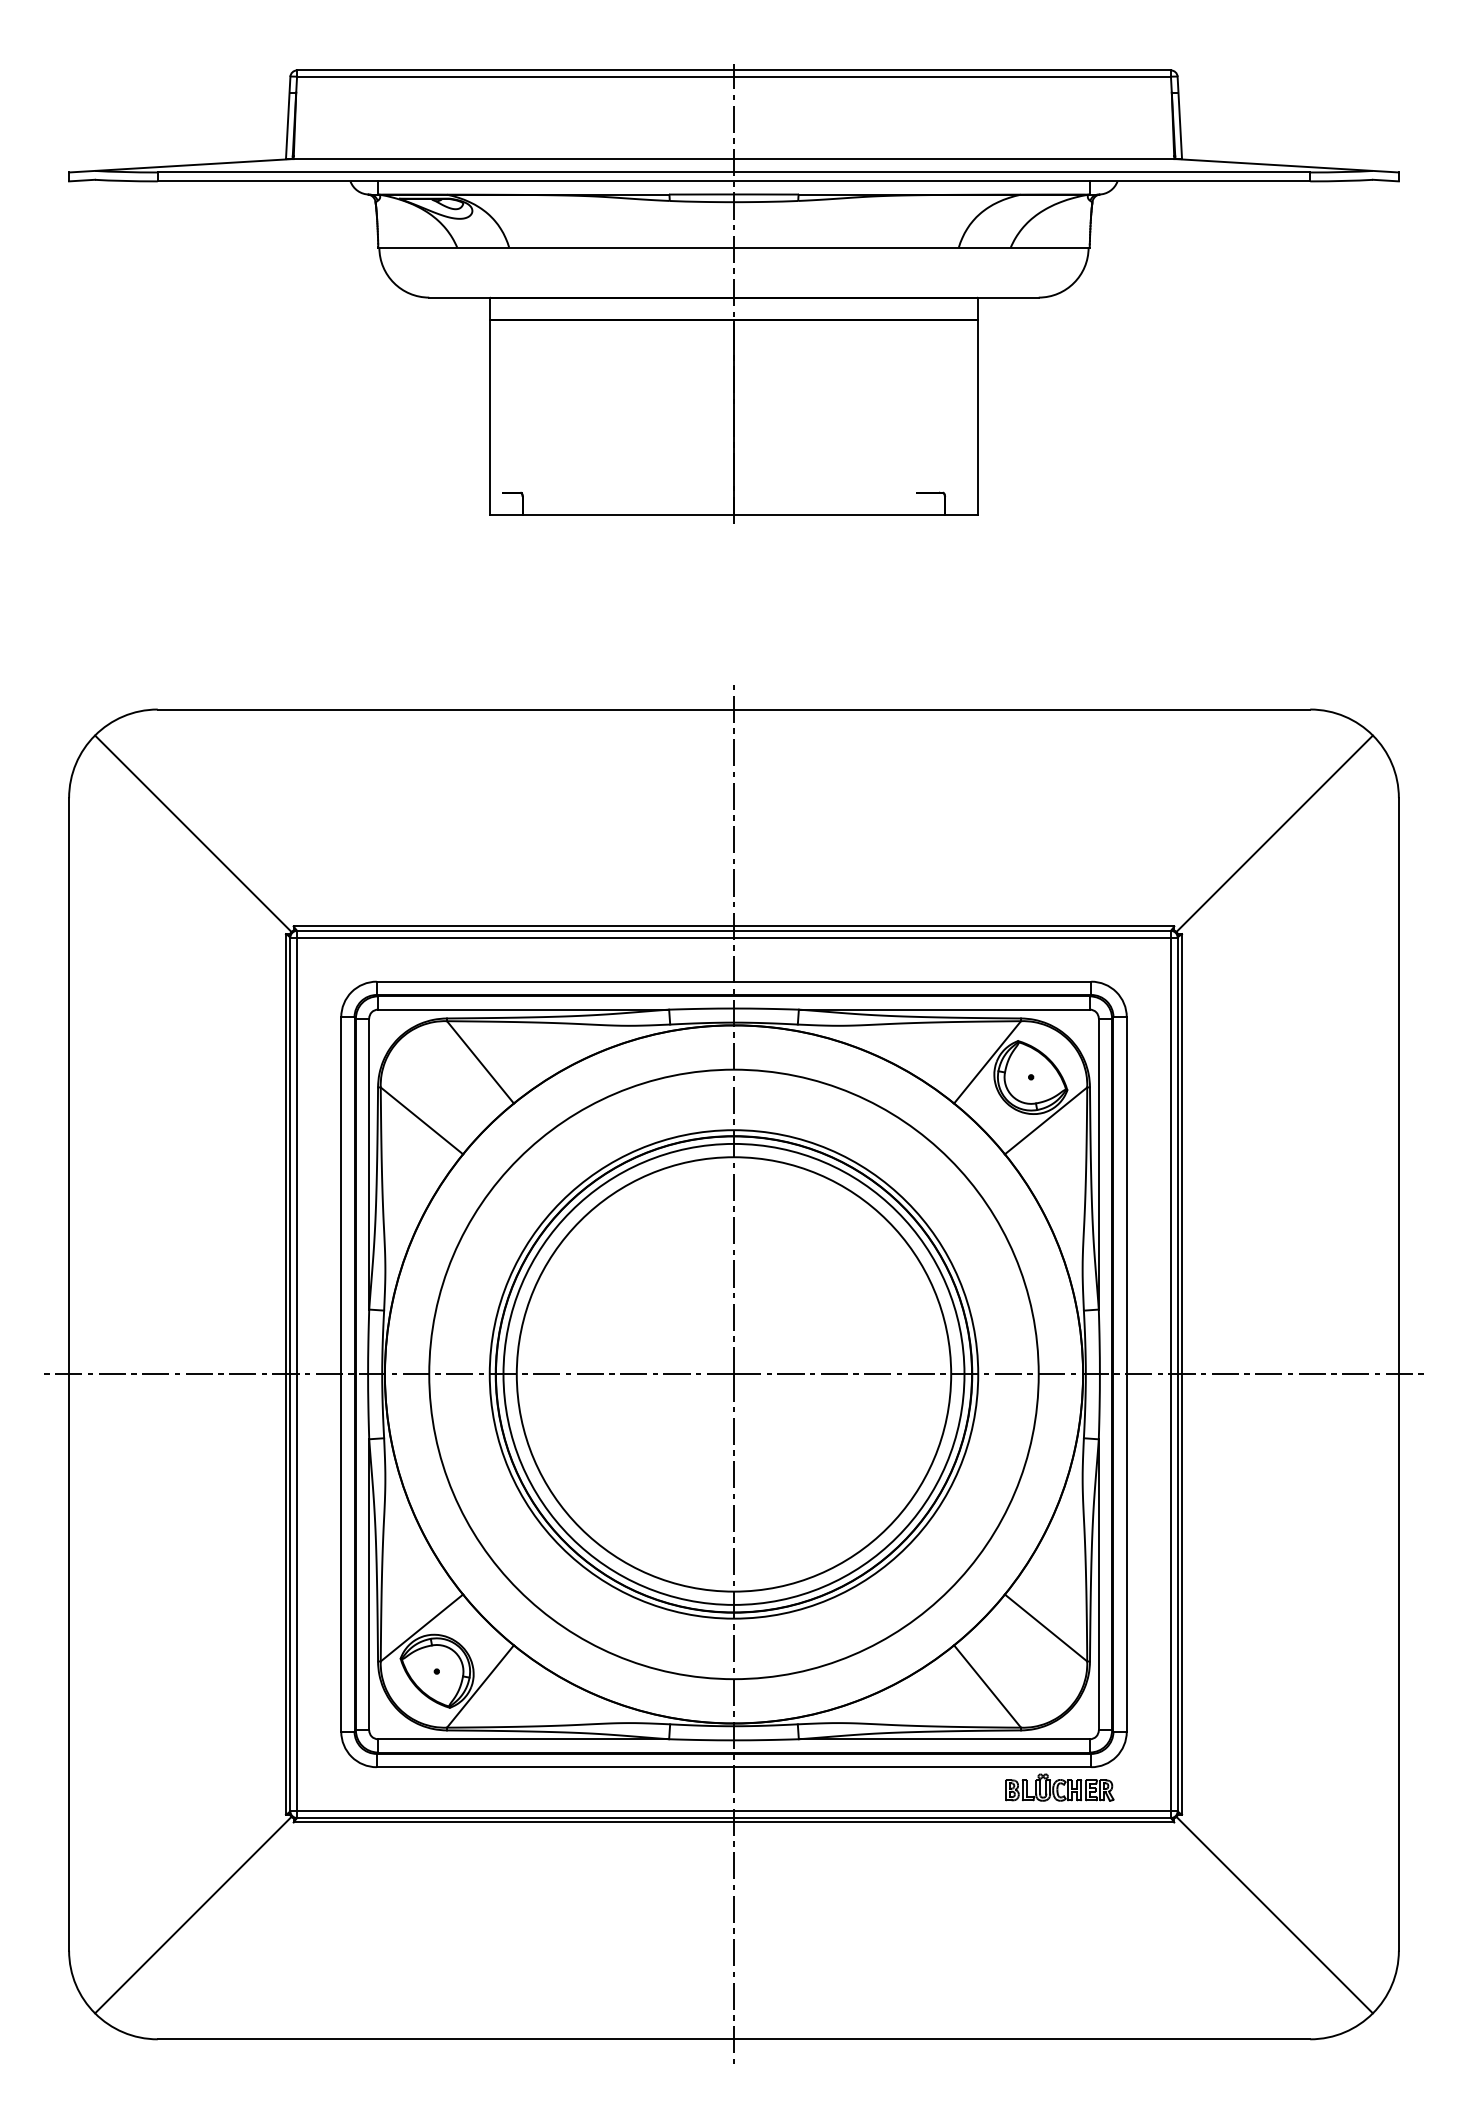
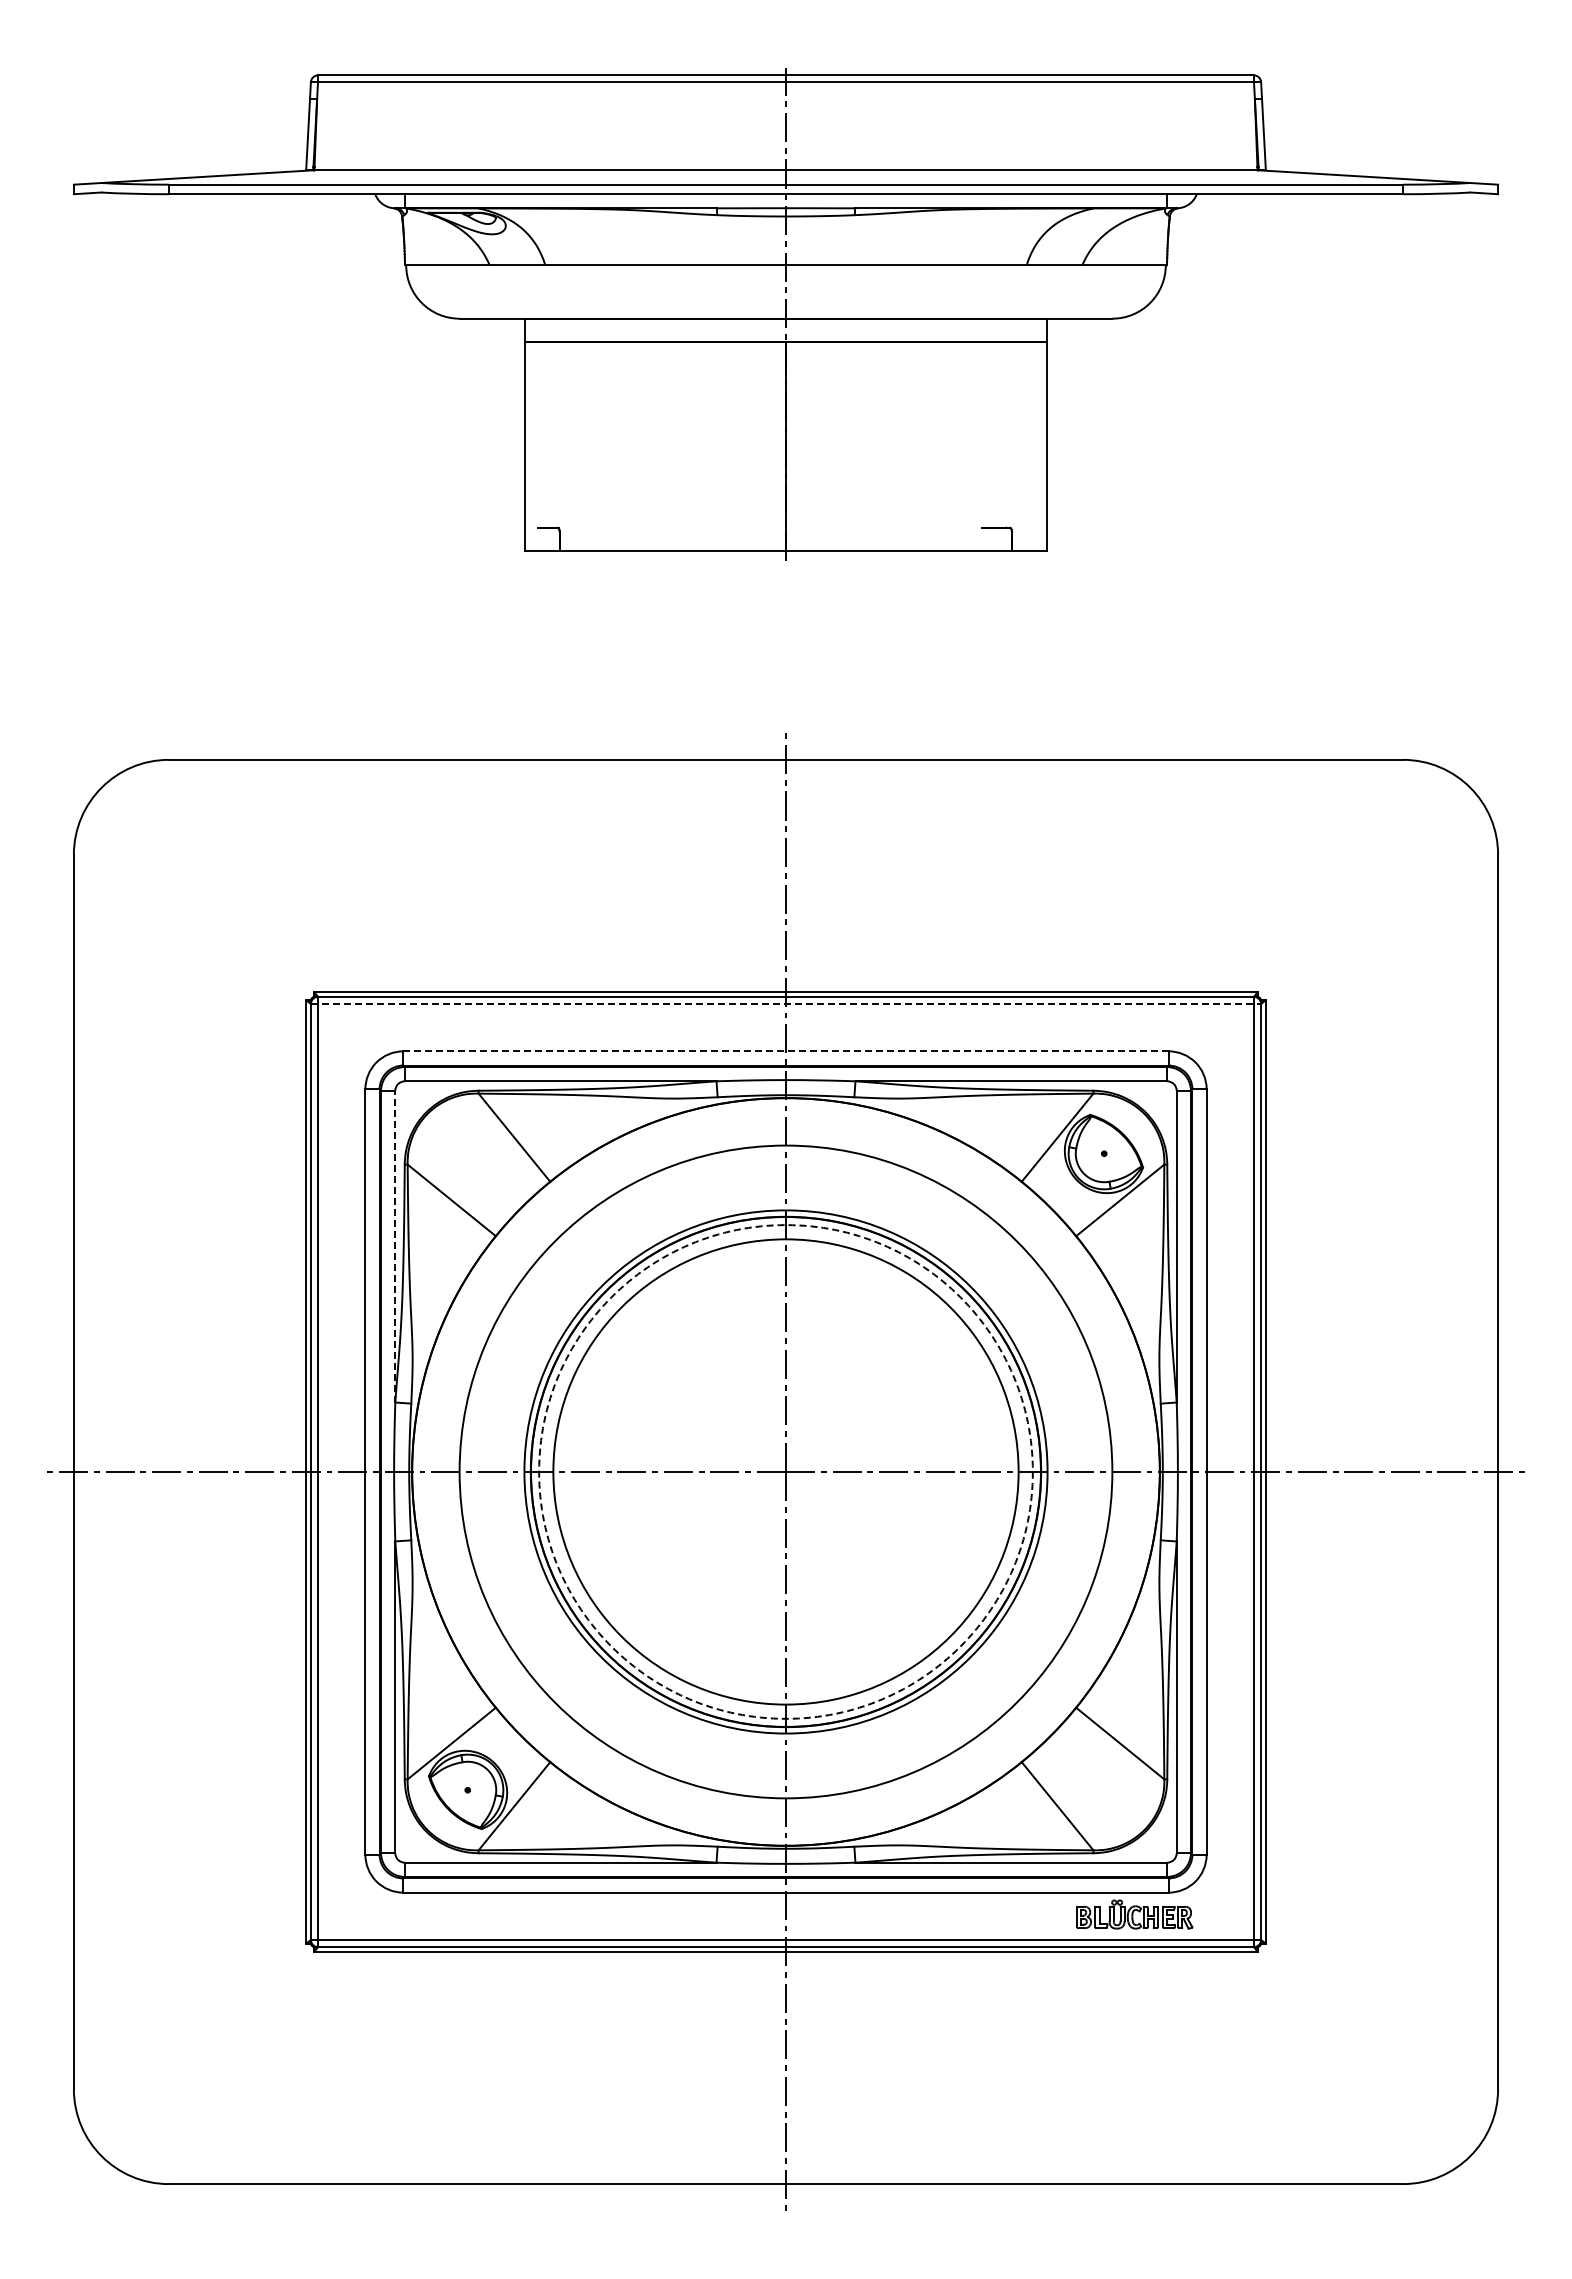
line: (192, 833) -> (206, 892), removed
line: (1274, 833) -> (1364, 892), removed
line: (734, 937) -> (786, 1004), solid -> dashed
line: (734, 981) -> (786, 1051), solid -> dashed
line: (369, 1163) -> (395, 1246), solid -> dashed
circle: (733, 1373) -> (785, 1471), solid -> dashed
line: (192, 1914) -> (206, 2050), removed
line: (1274, 1914) -> (1364, 2050), removed

